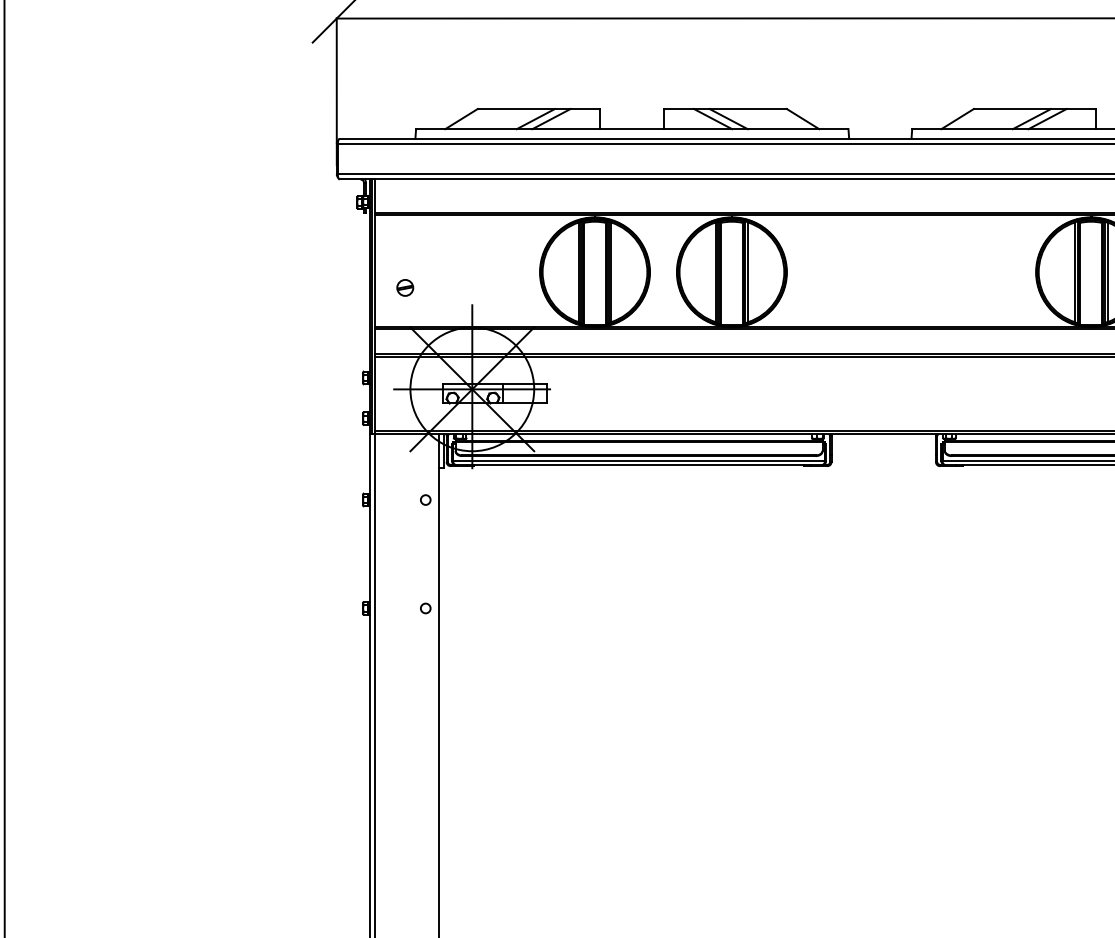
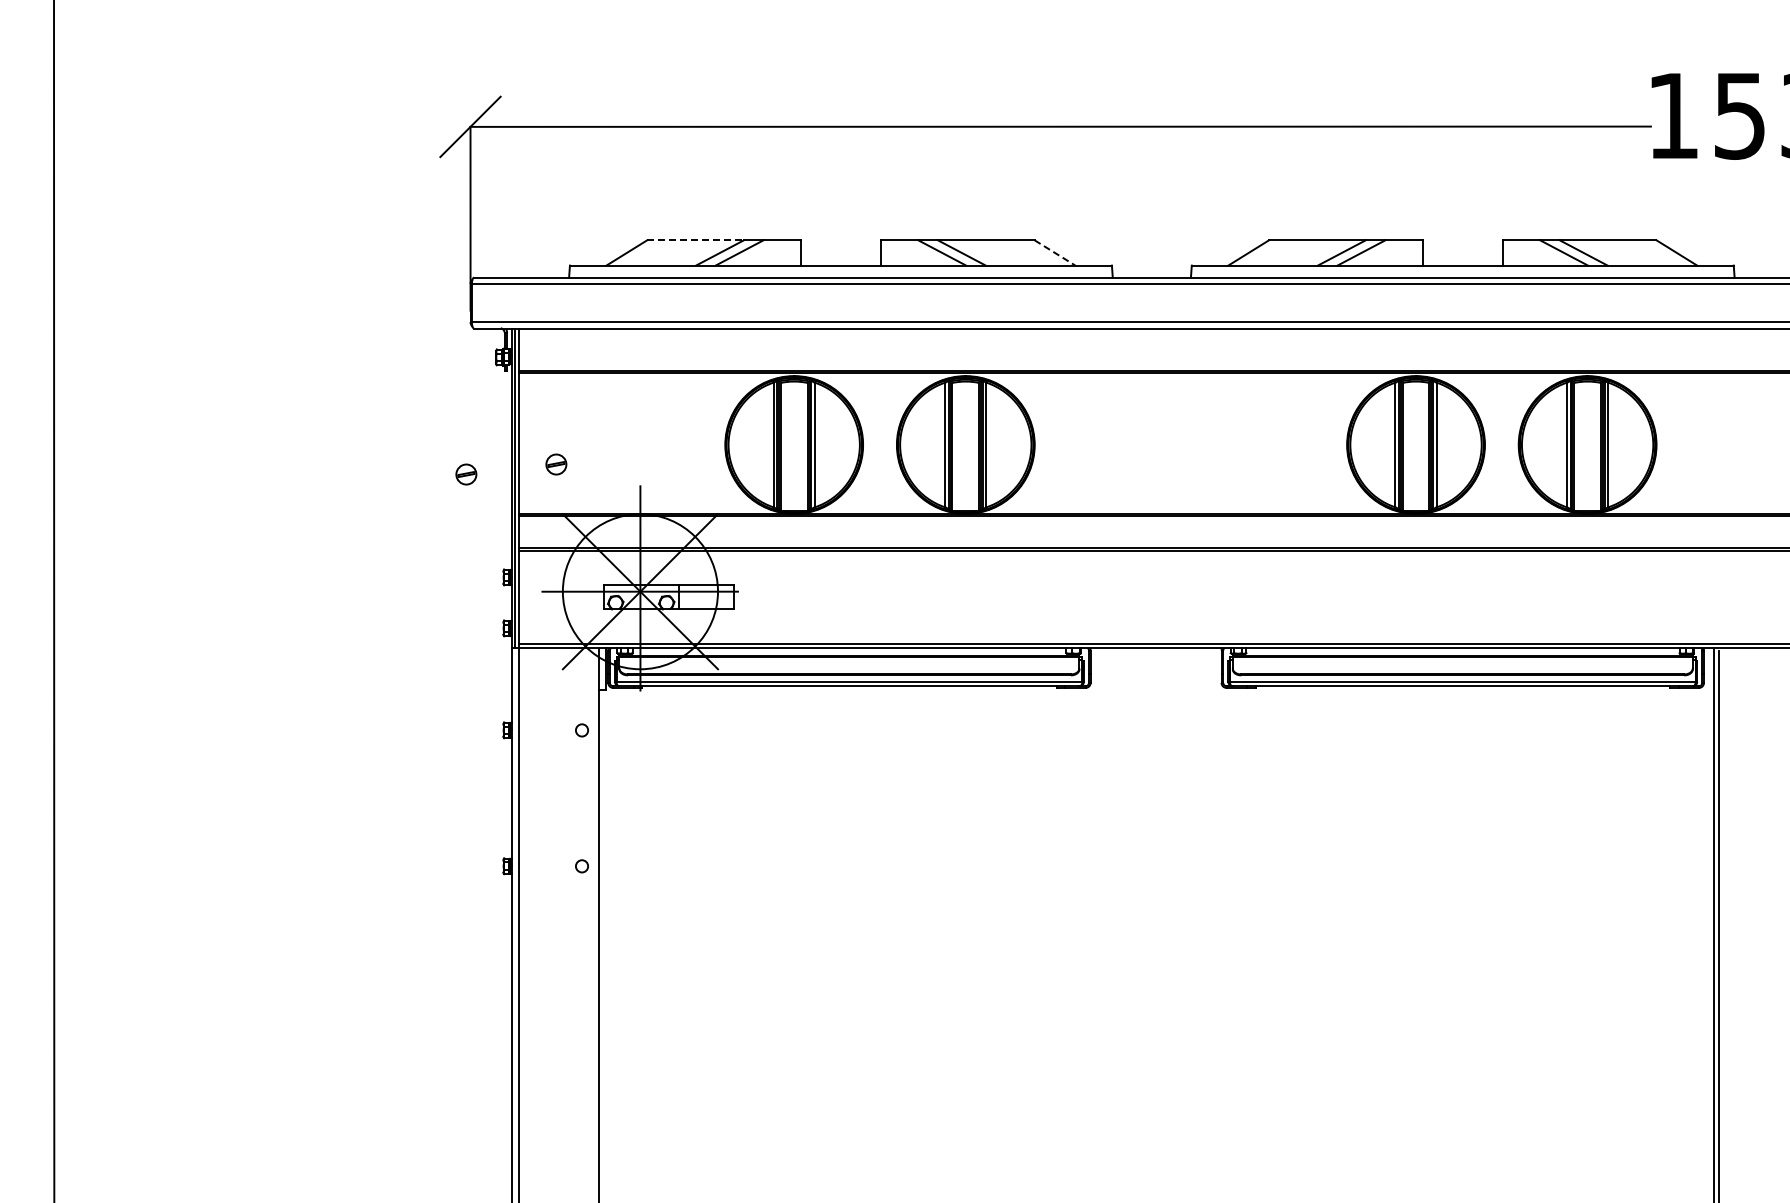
line: (517, 109) -> (696, 240), solid -> dashed
line: (803, 118) -> (1055, 252), solid -> dashed
part: (333, 295) -> (466, 474), added

